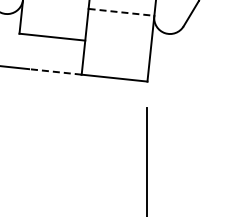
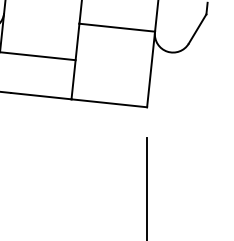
line: (121, 12) -> (117, 27), dashed -> solid
line: (54, 71) -> (40, 95), dashed -> solid

